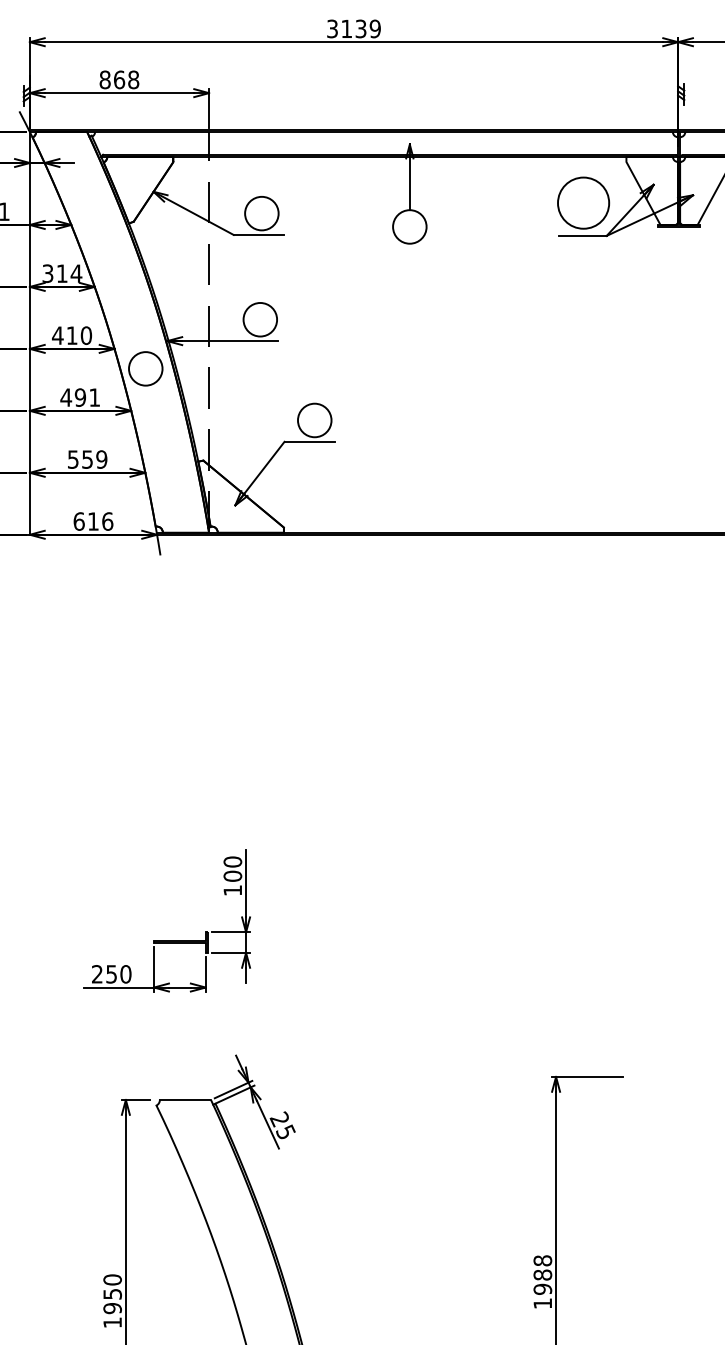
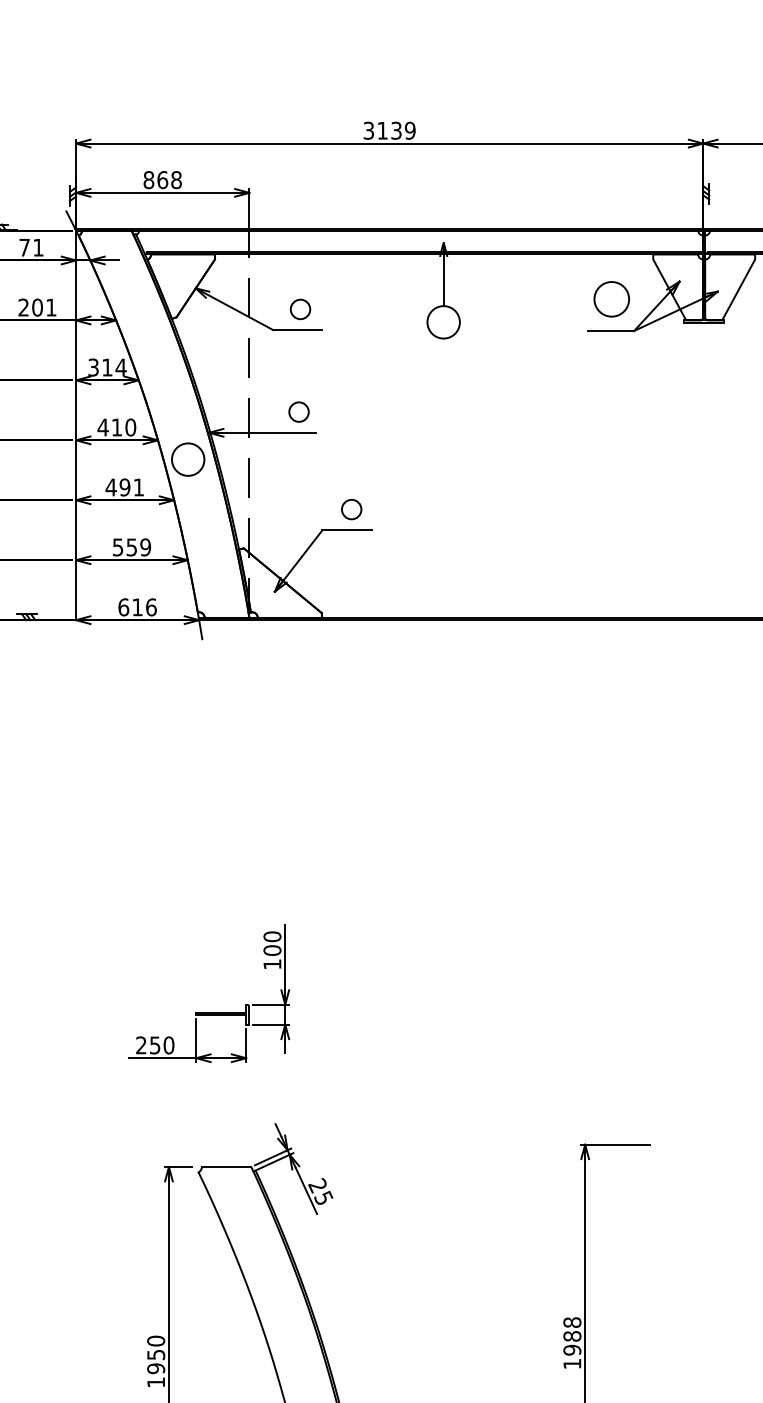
circle: (583, 203) -> (611, 299), size x0.7
circle: (261, 213) -> (300, 309), size x0.6
circle: (259, 319) -> (298, 411), size x0.6
circle: (314, 420) -> (351, 509), size x0.6

